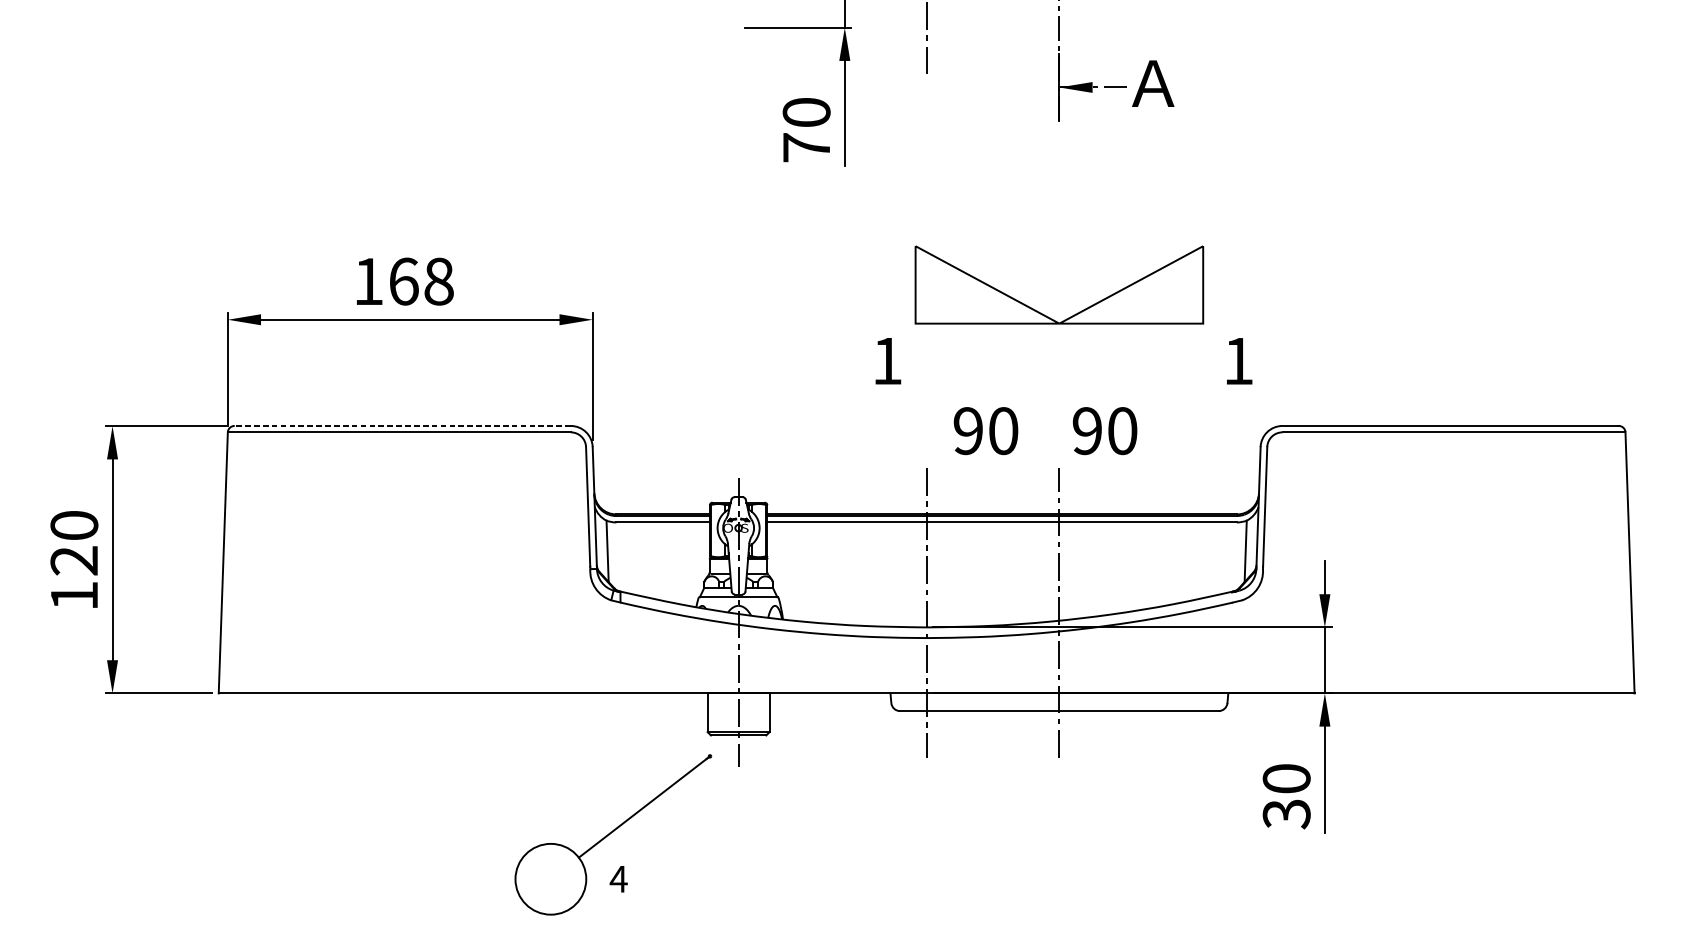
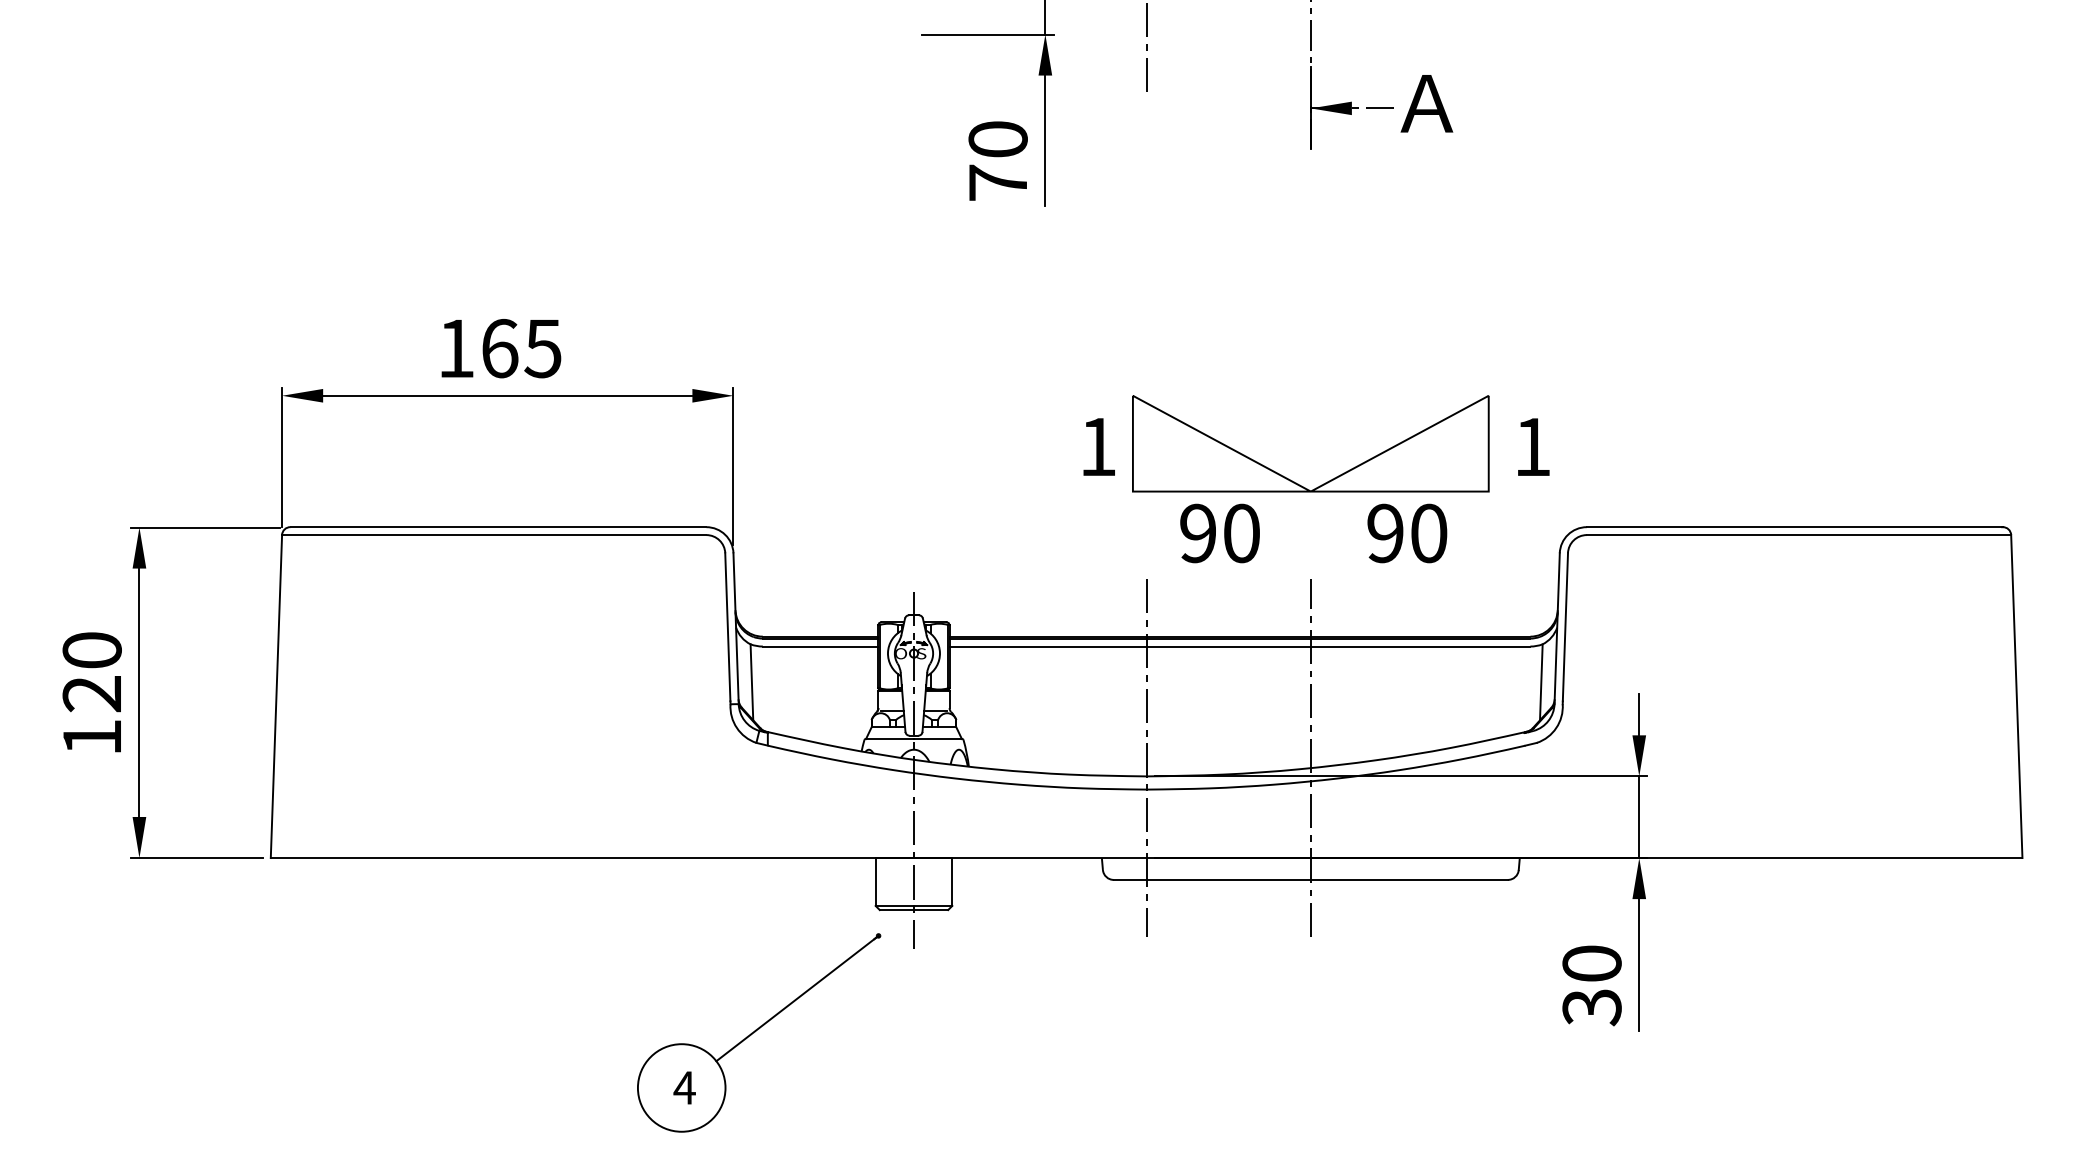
text: (438, 281) -> (542, 348), 168 -> 165
part: (1040, 312) -> (1287, 477), moved
line: (402, 426) -> (498, 527), dashed -> solid
text: (1105, 431) -> (1407, 533), moved
text: (618, 878) -> (684, 1087), moved

